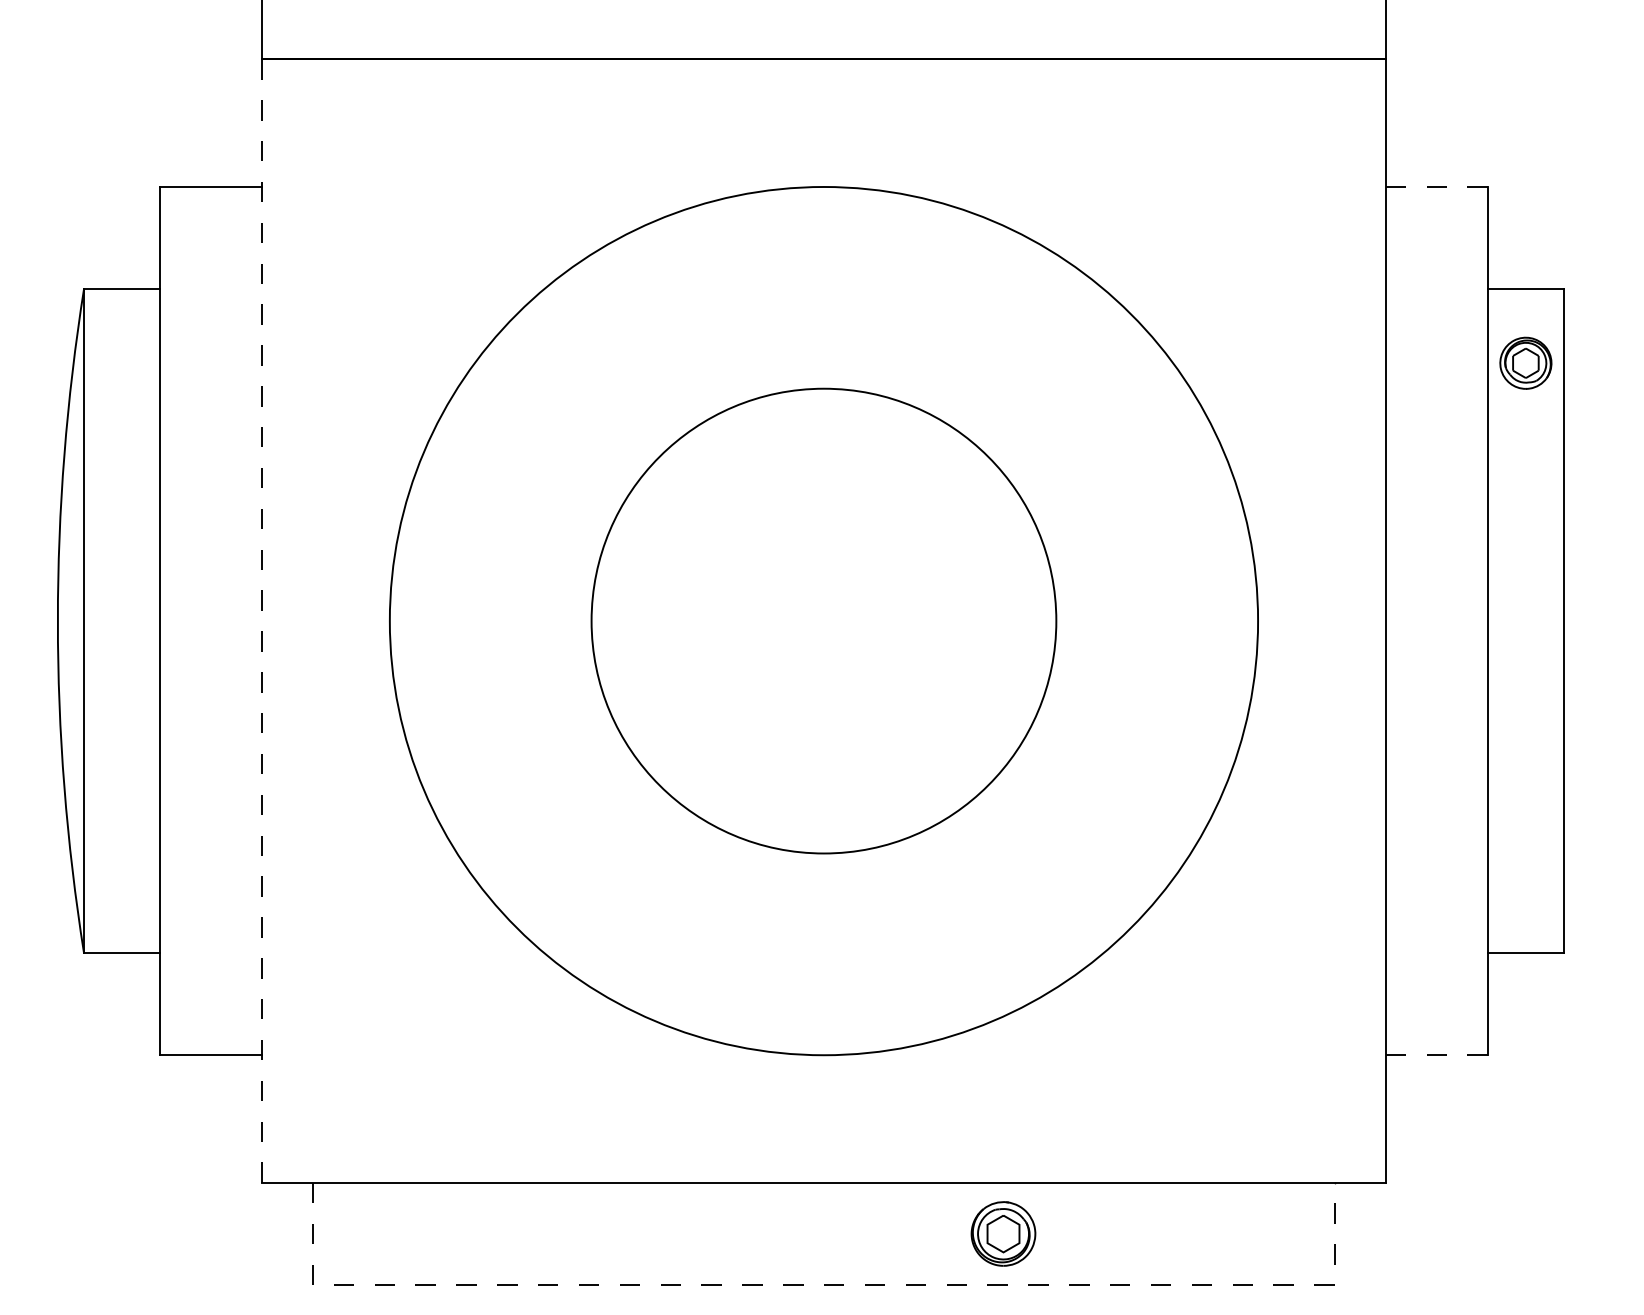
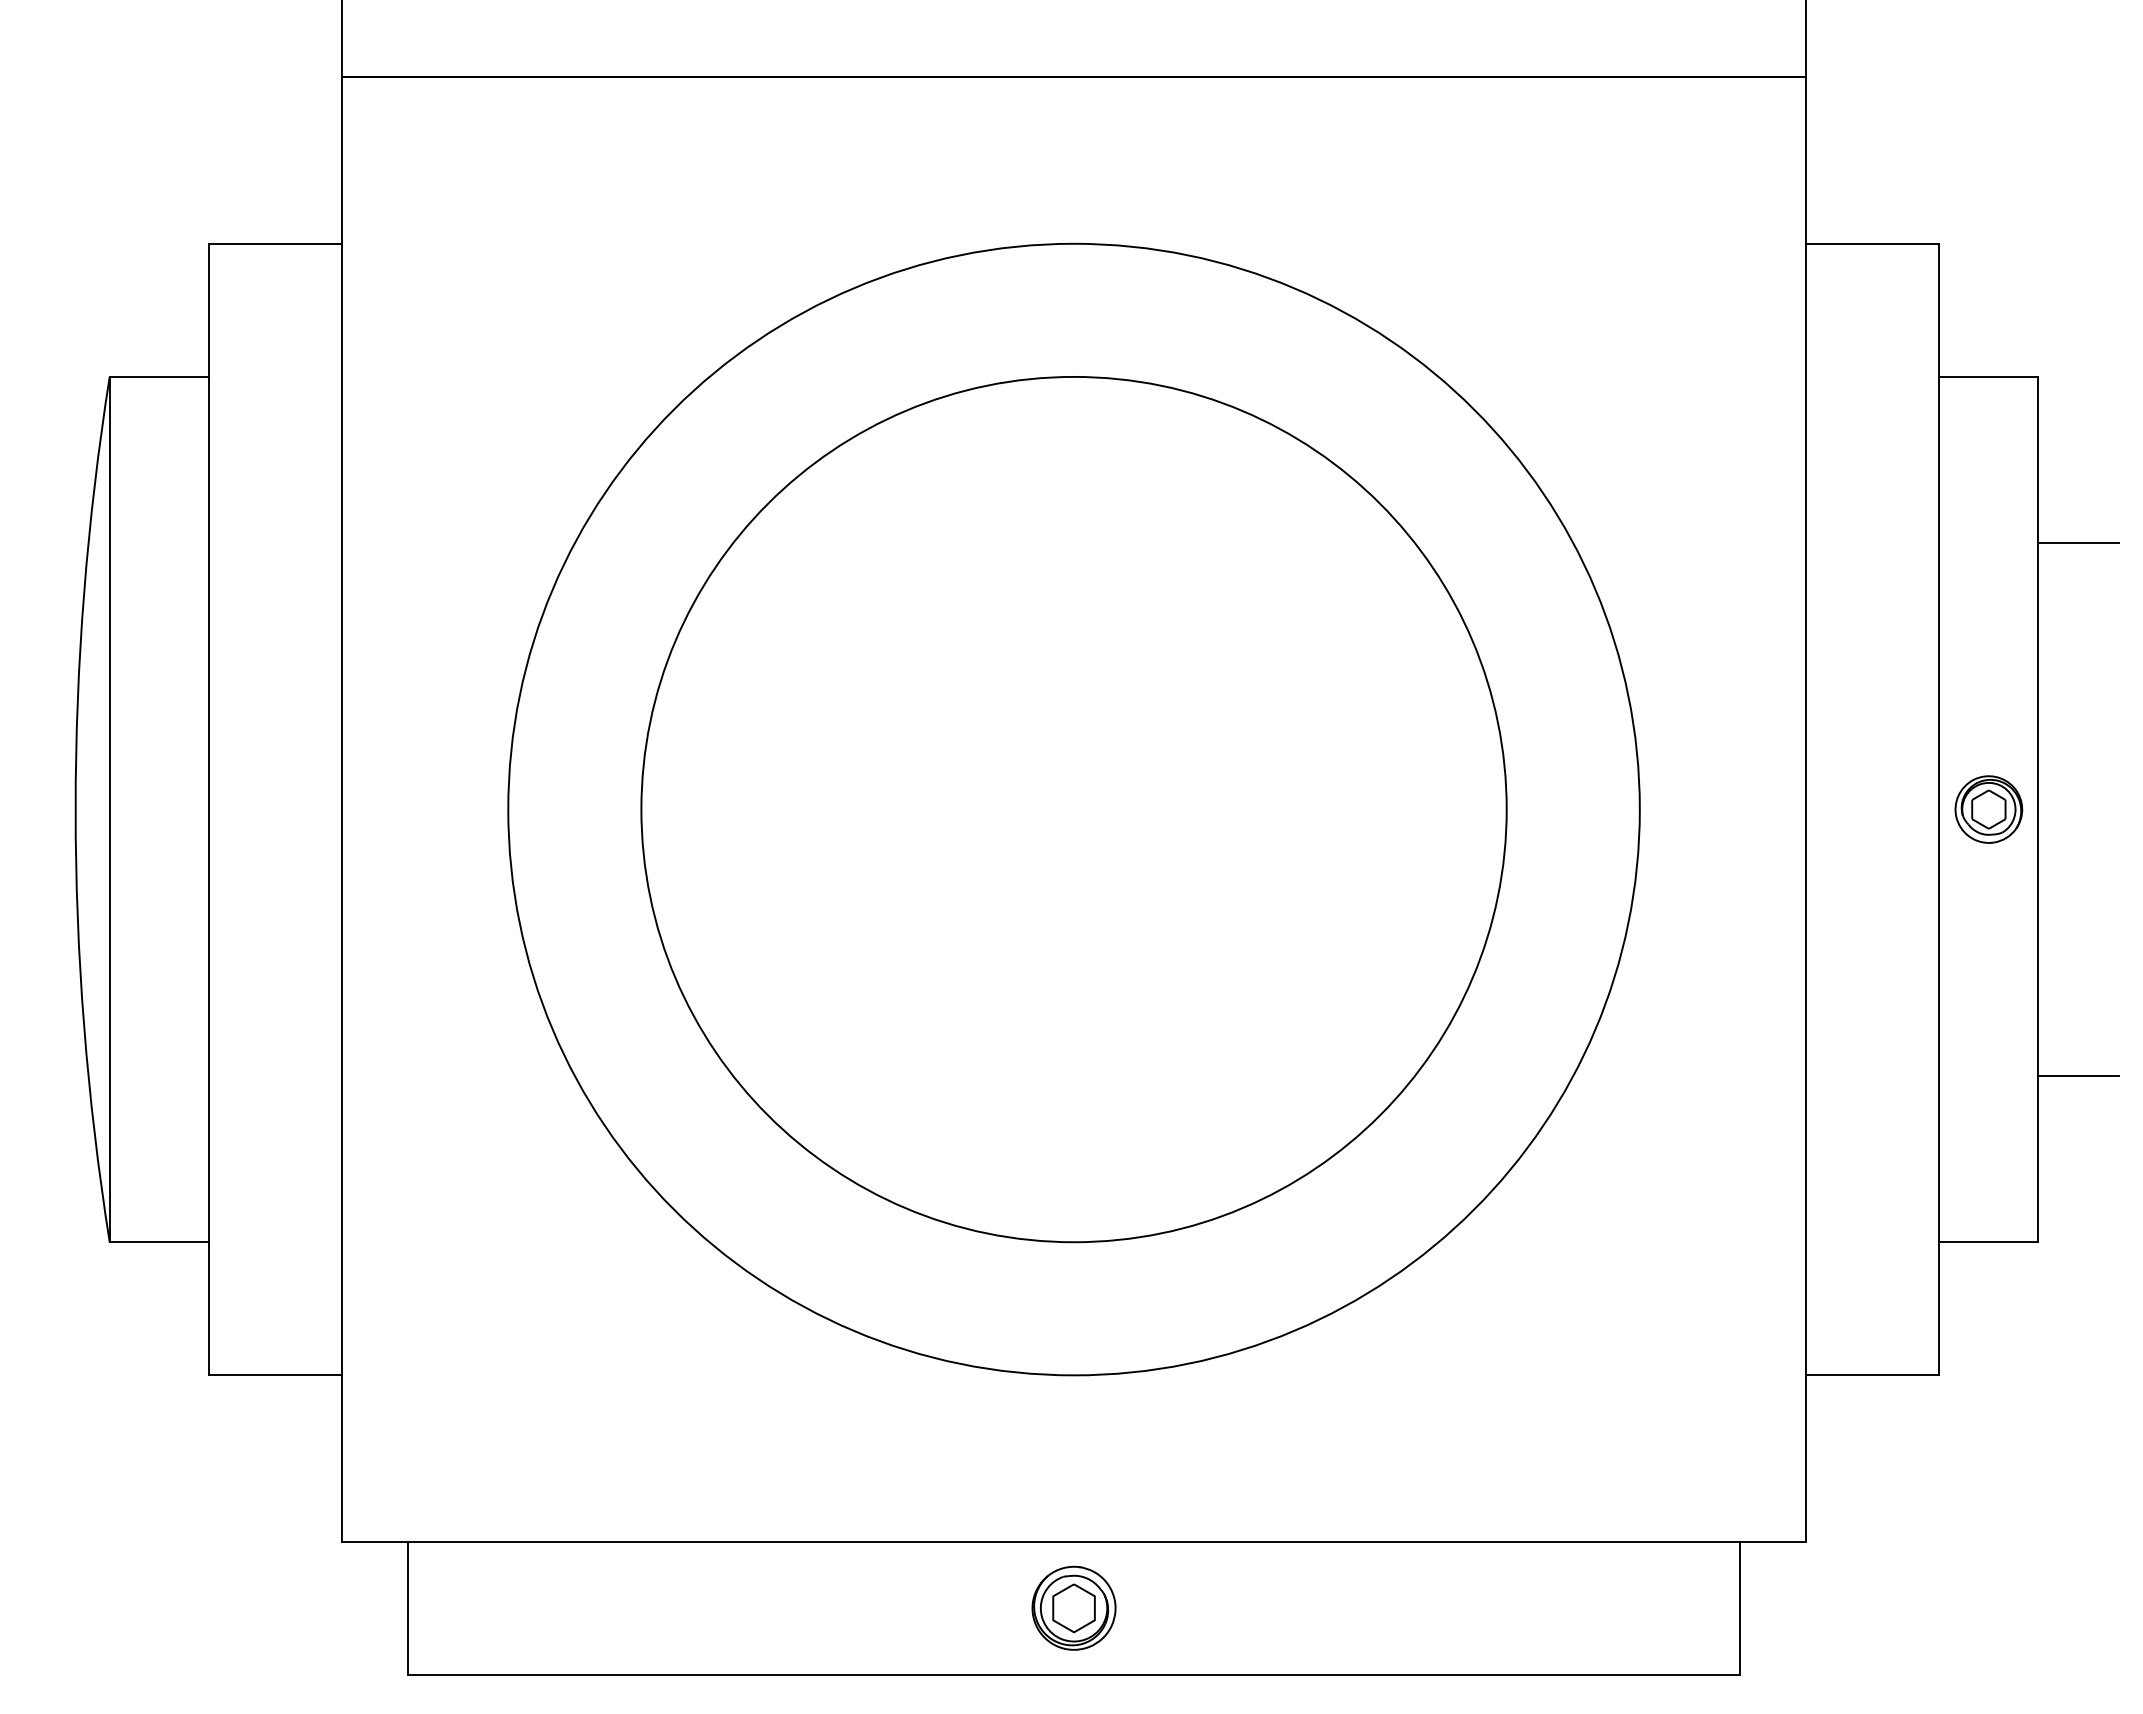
line: (1436, 186) -> (1872, 243), dashed -> solid
part: (1525, 363) -> (1988, 809), moved
line: (1594, 416) -> (2078, 543), added
line: (261, 621) -> (341, 810), dashed -> solid
circle: (823, 621) -> (1073, 809), size x1.43
line: (1594, 825) -> (2078, 1075), added
line: (1436, 1055) -> (1872, 1375), dashed -> solid
part: (1003, 1233) -> (1073, 1607), moved
line: (824, 1284) -> (1074, 1674), dashed -> solid

